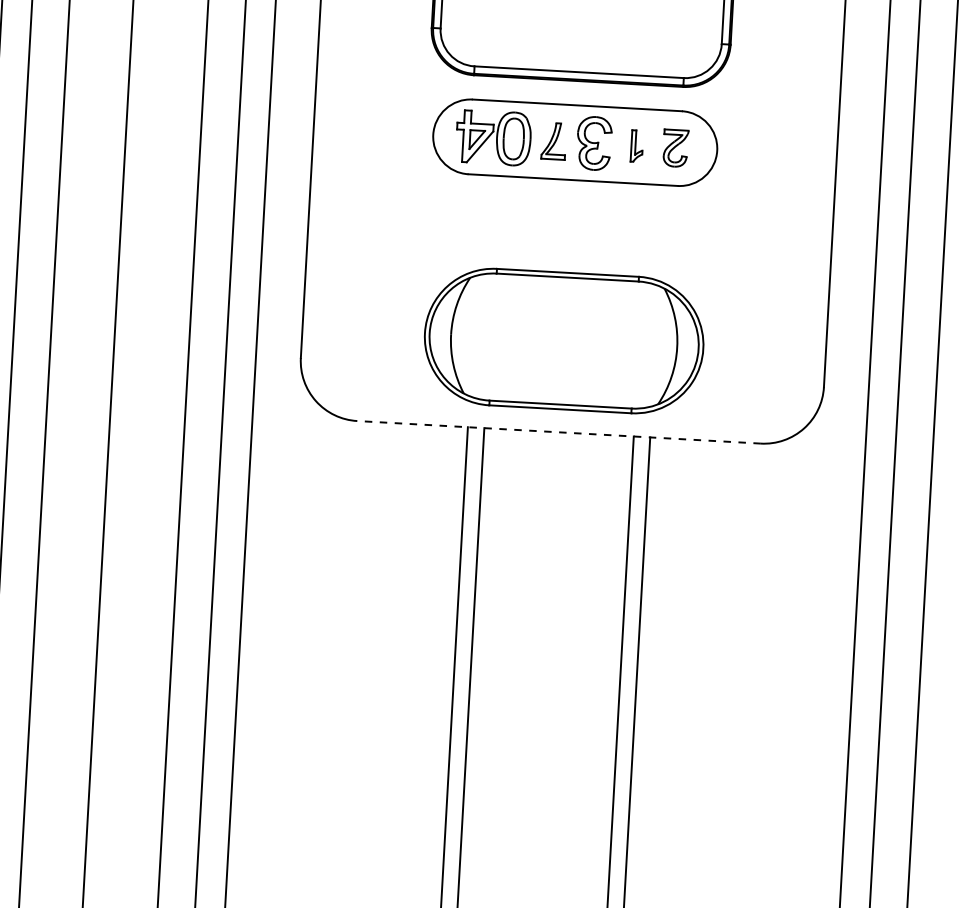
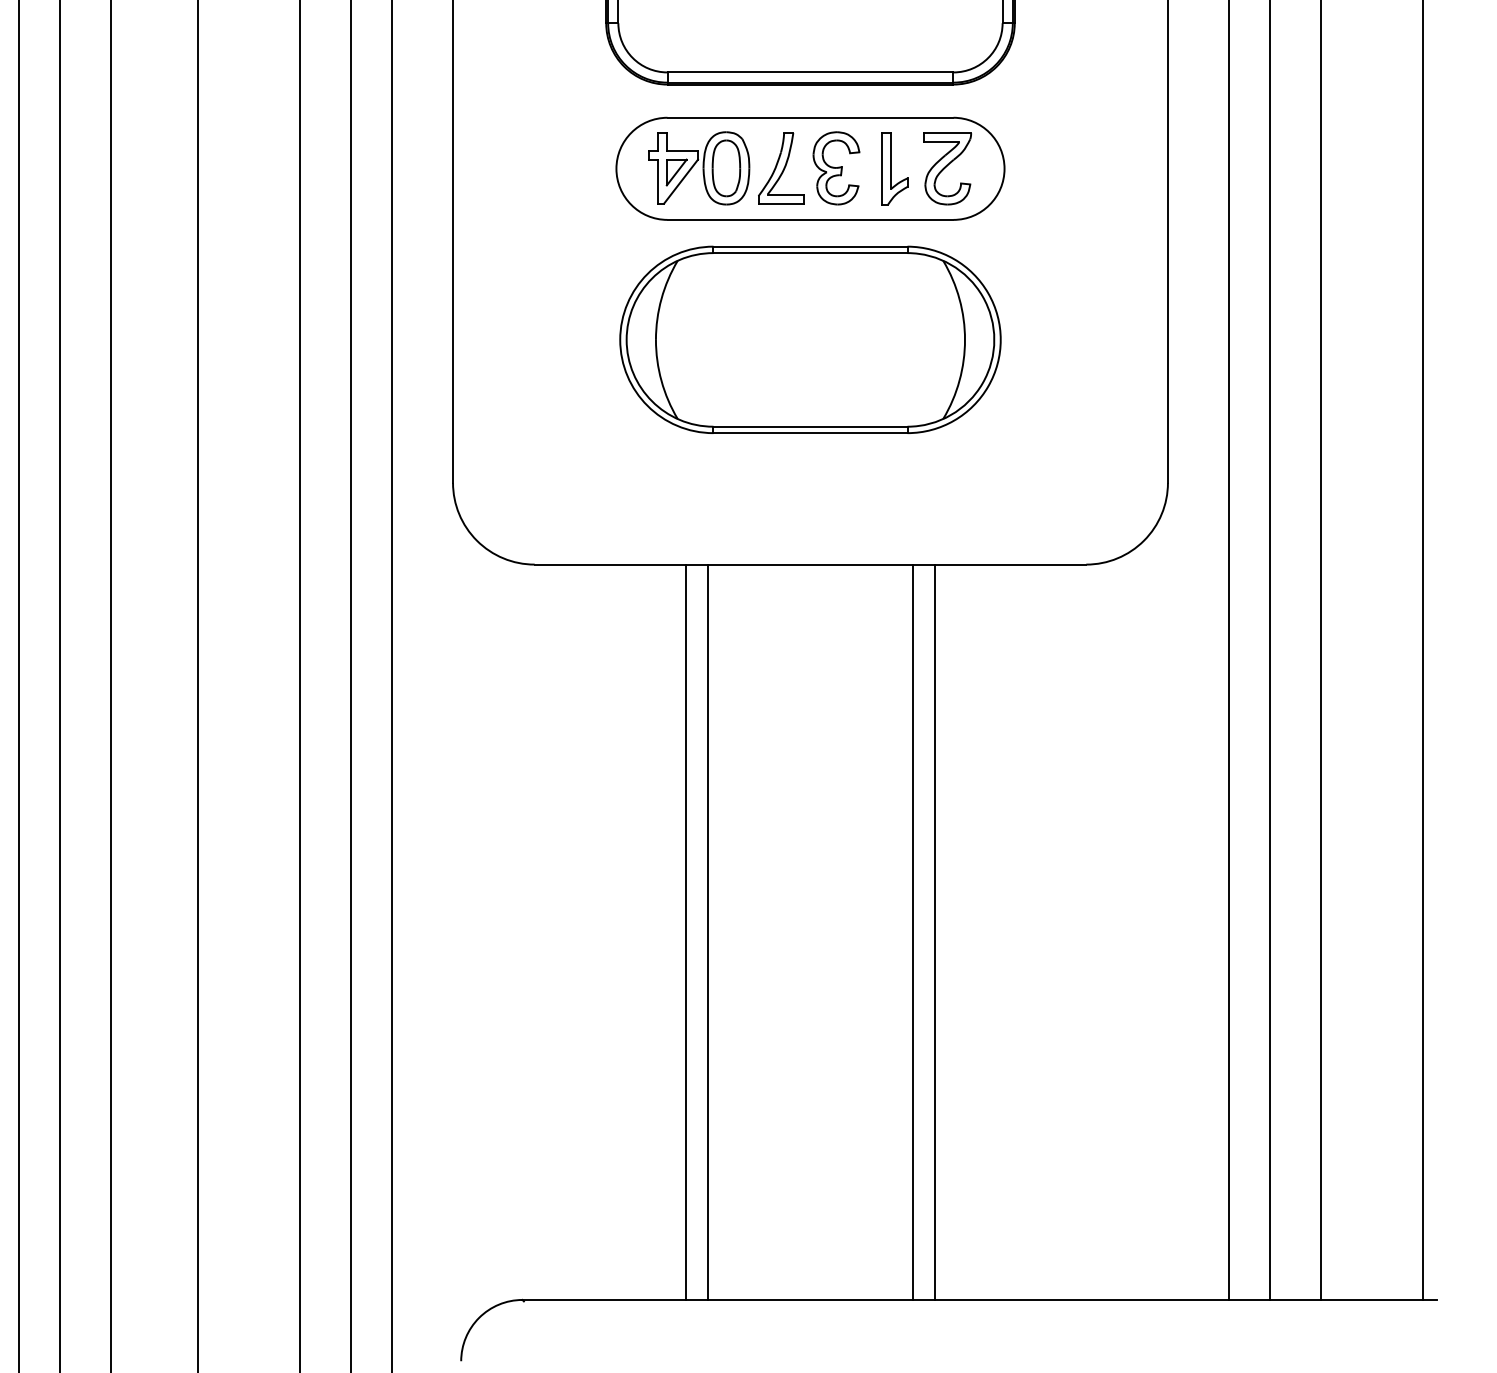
part: (554, 141) -> (781, 168), size x1.43
part: (636, 145) -> (894, 168), size x1.67
part: (675, 148) -> (947, 168), size x1.43
part: (564, 340) -> (810, 339), moved
line: (559, 432) -> (810, 564), dashed -> solid

